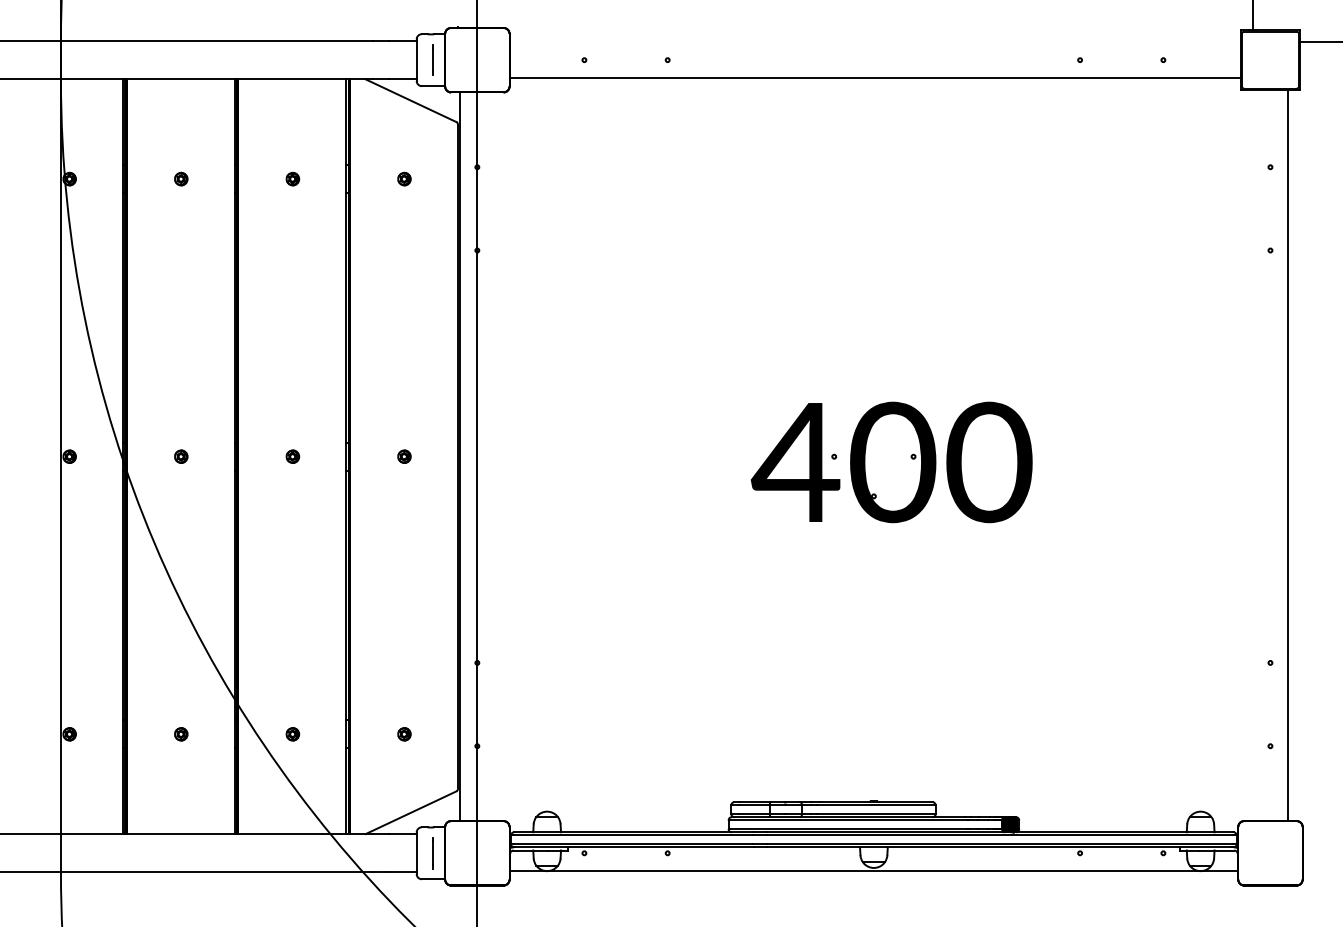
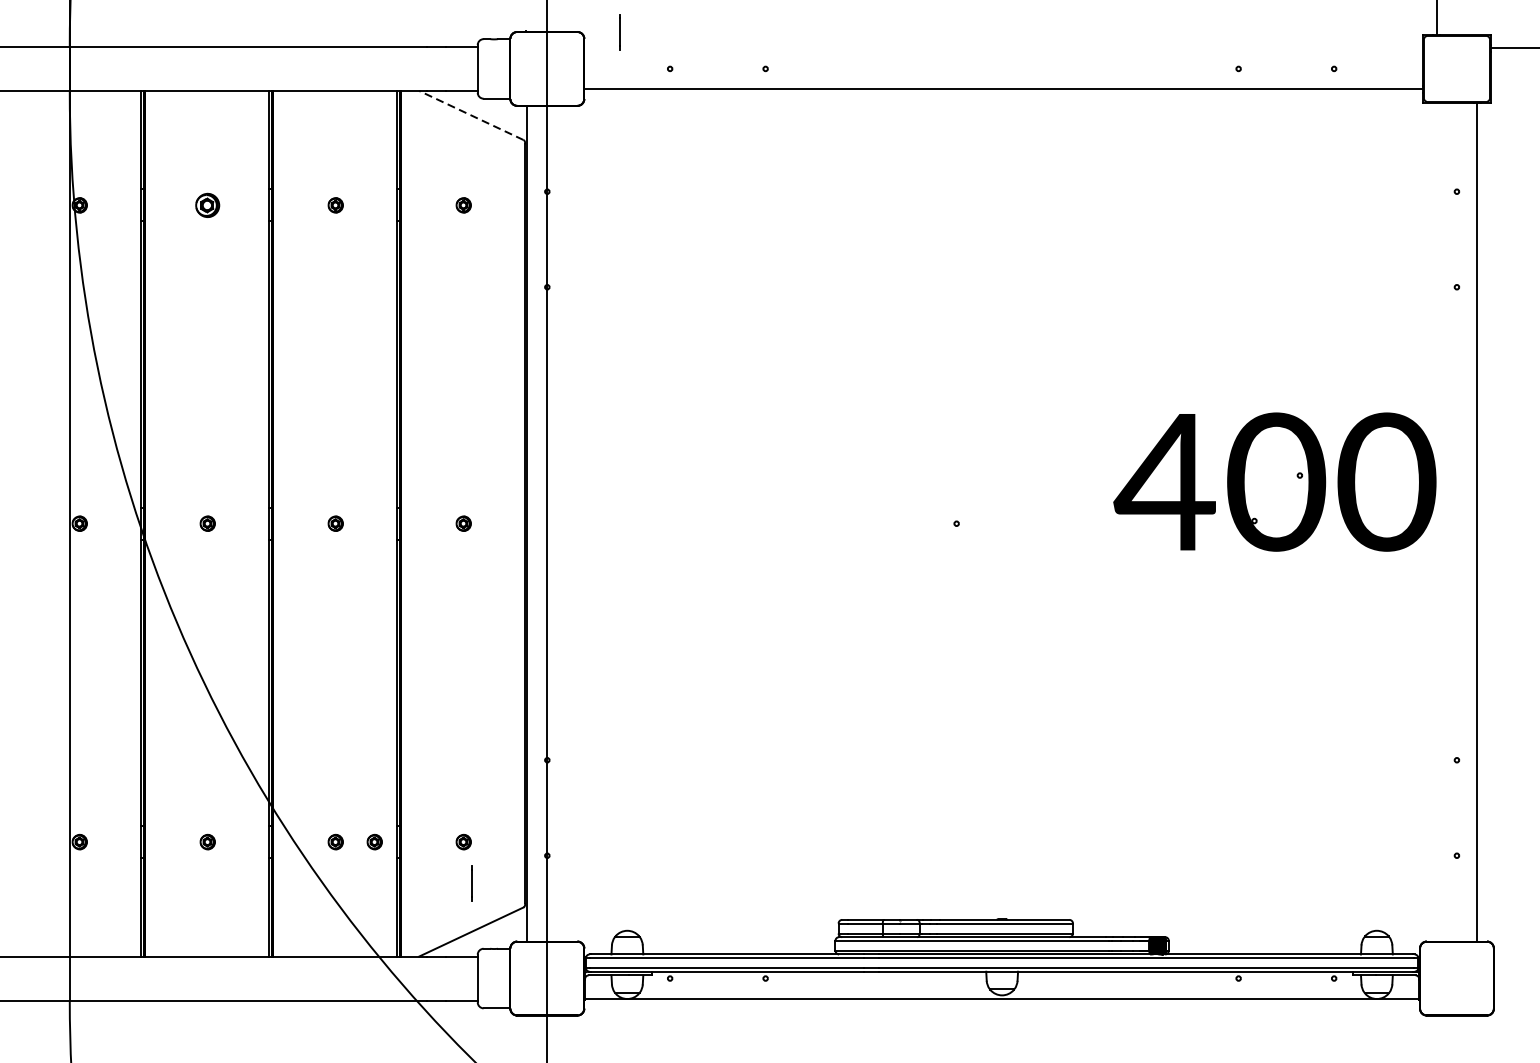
line: (432, 59) -> (618, 31), moved
line: (410, 100) -> (470, 115), solid -> dashed
part: (181, 178) -> (208, 204), size x1.6
part: (891, 462) -> (1274, 482), moved
part: (326, 734) -> (374, 842), added
line: (432, 853) -> (470, 883), moved

